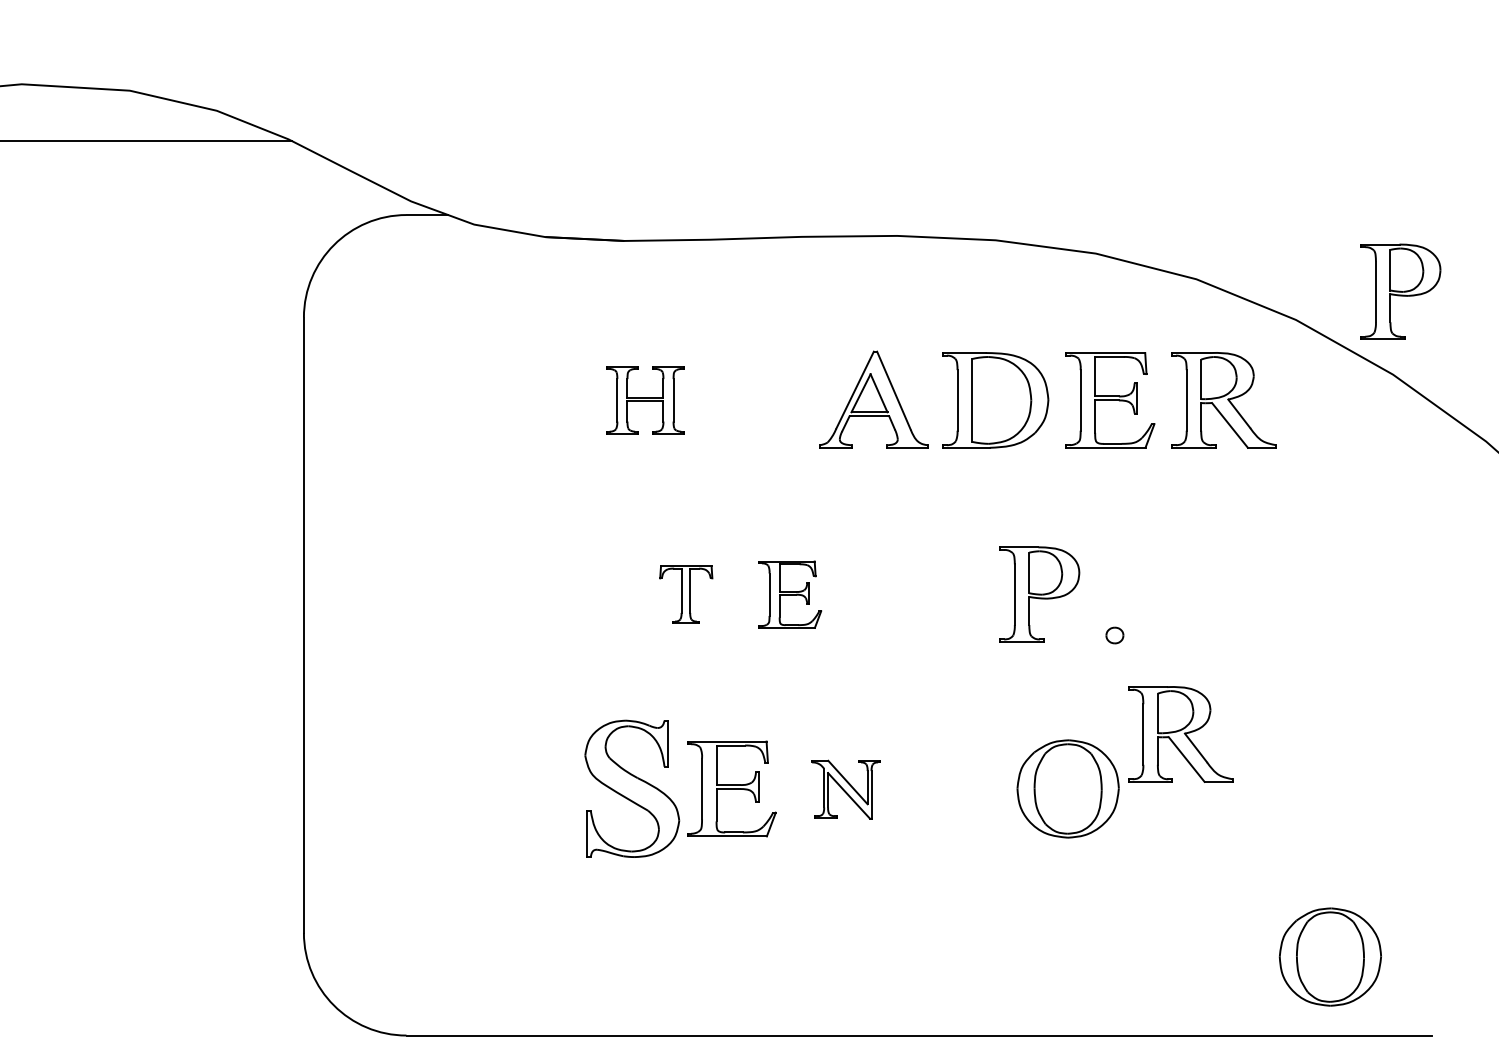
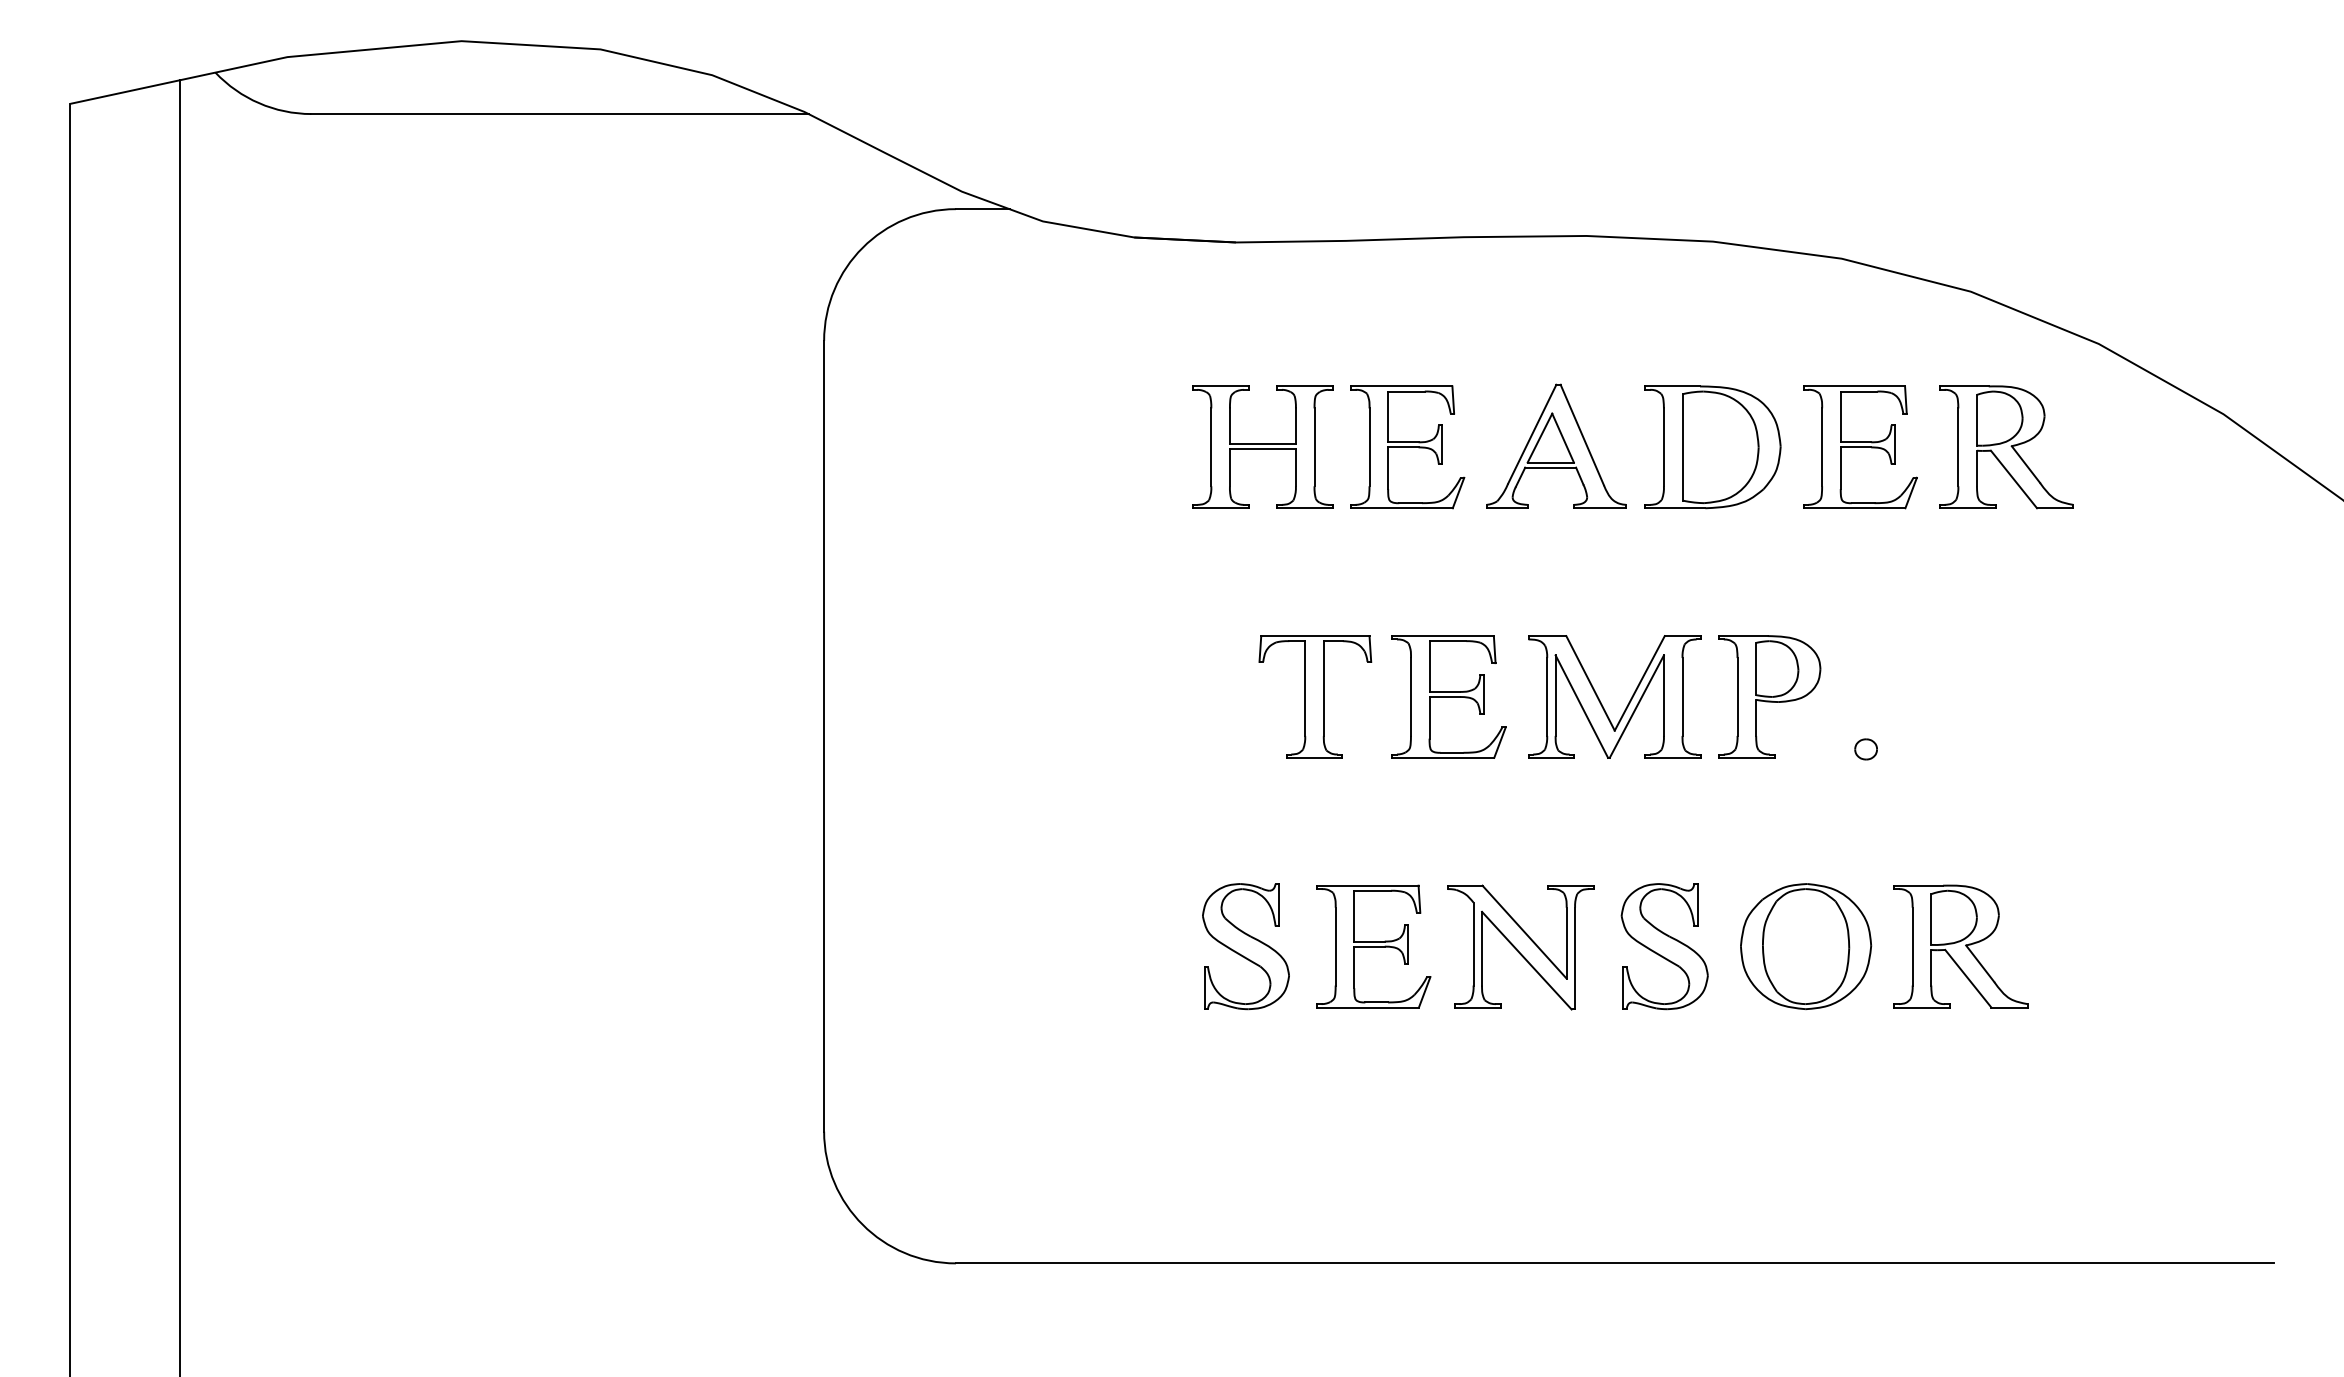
part: (1400, 291) -> (2233, 307), removed
part: (645, 399) -> (1262, 446), size x1.43
part: (757, 400) -> (1407, 447), added
part: (686, 594) -> (1315, 696), size x1.67
part: (789, 594) -> (1448, 696), size x1.43
part: (908, 599) -> (1601, 702), added
part: (1180, 734) -> (1960, 946), moved
part: (631, 788) -> (1245, 946), size x0.71
part: (957, 788) -> (1664, 946), added
part: (845, 789) -> (1520, 947), size x1.67
part: (1330, 957) -> (2143, 1162), removed

